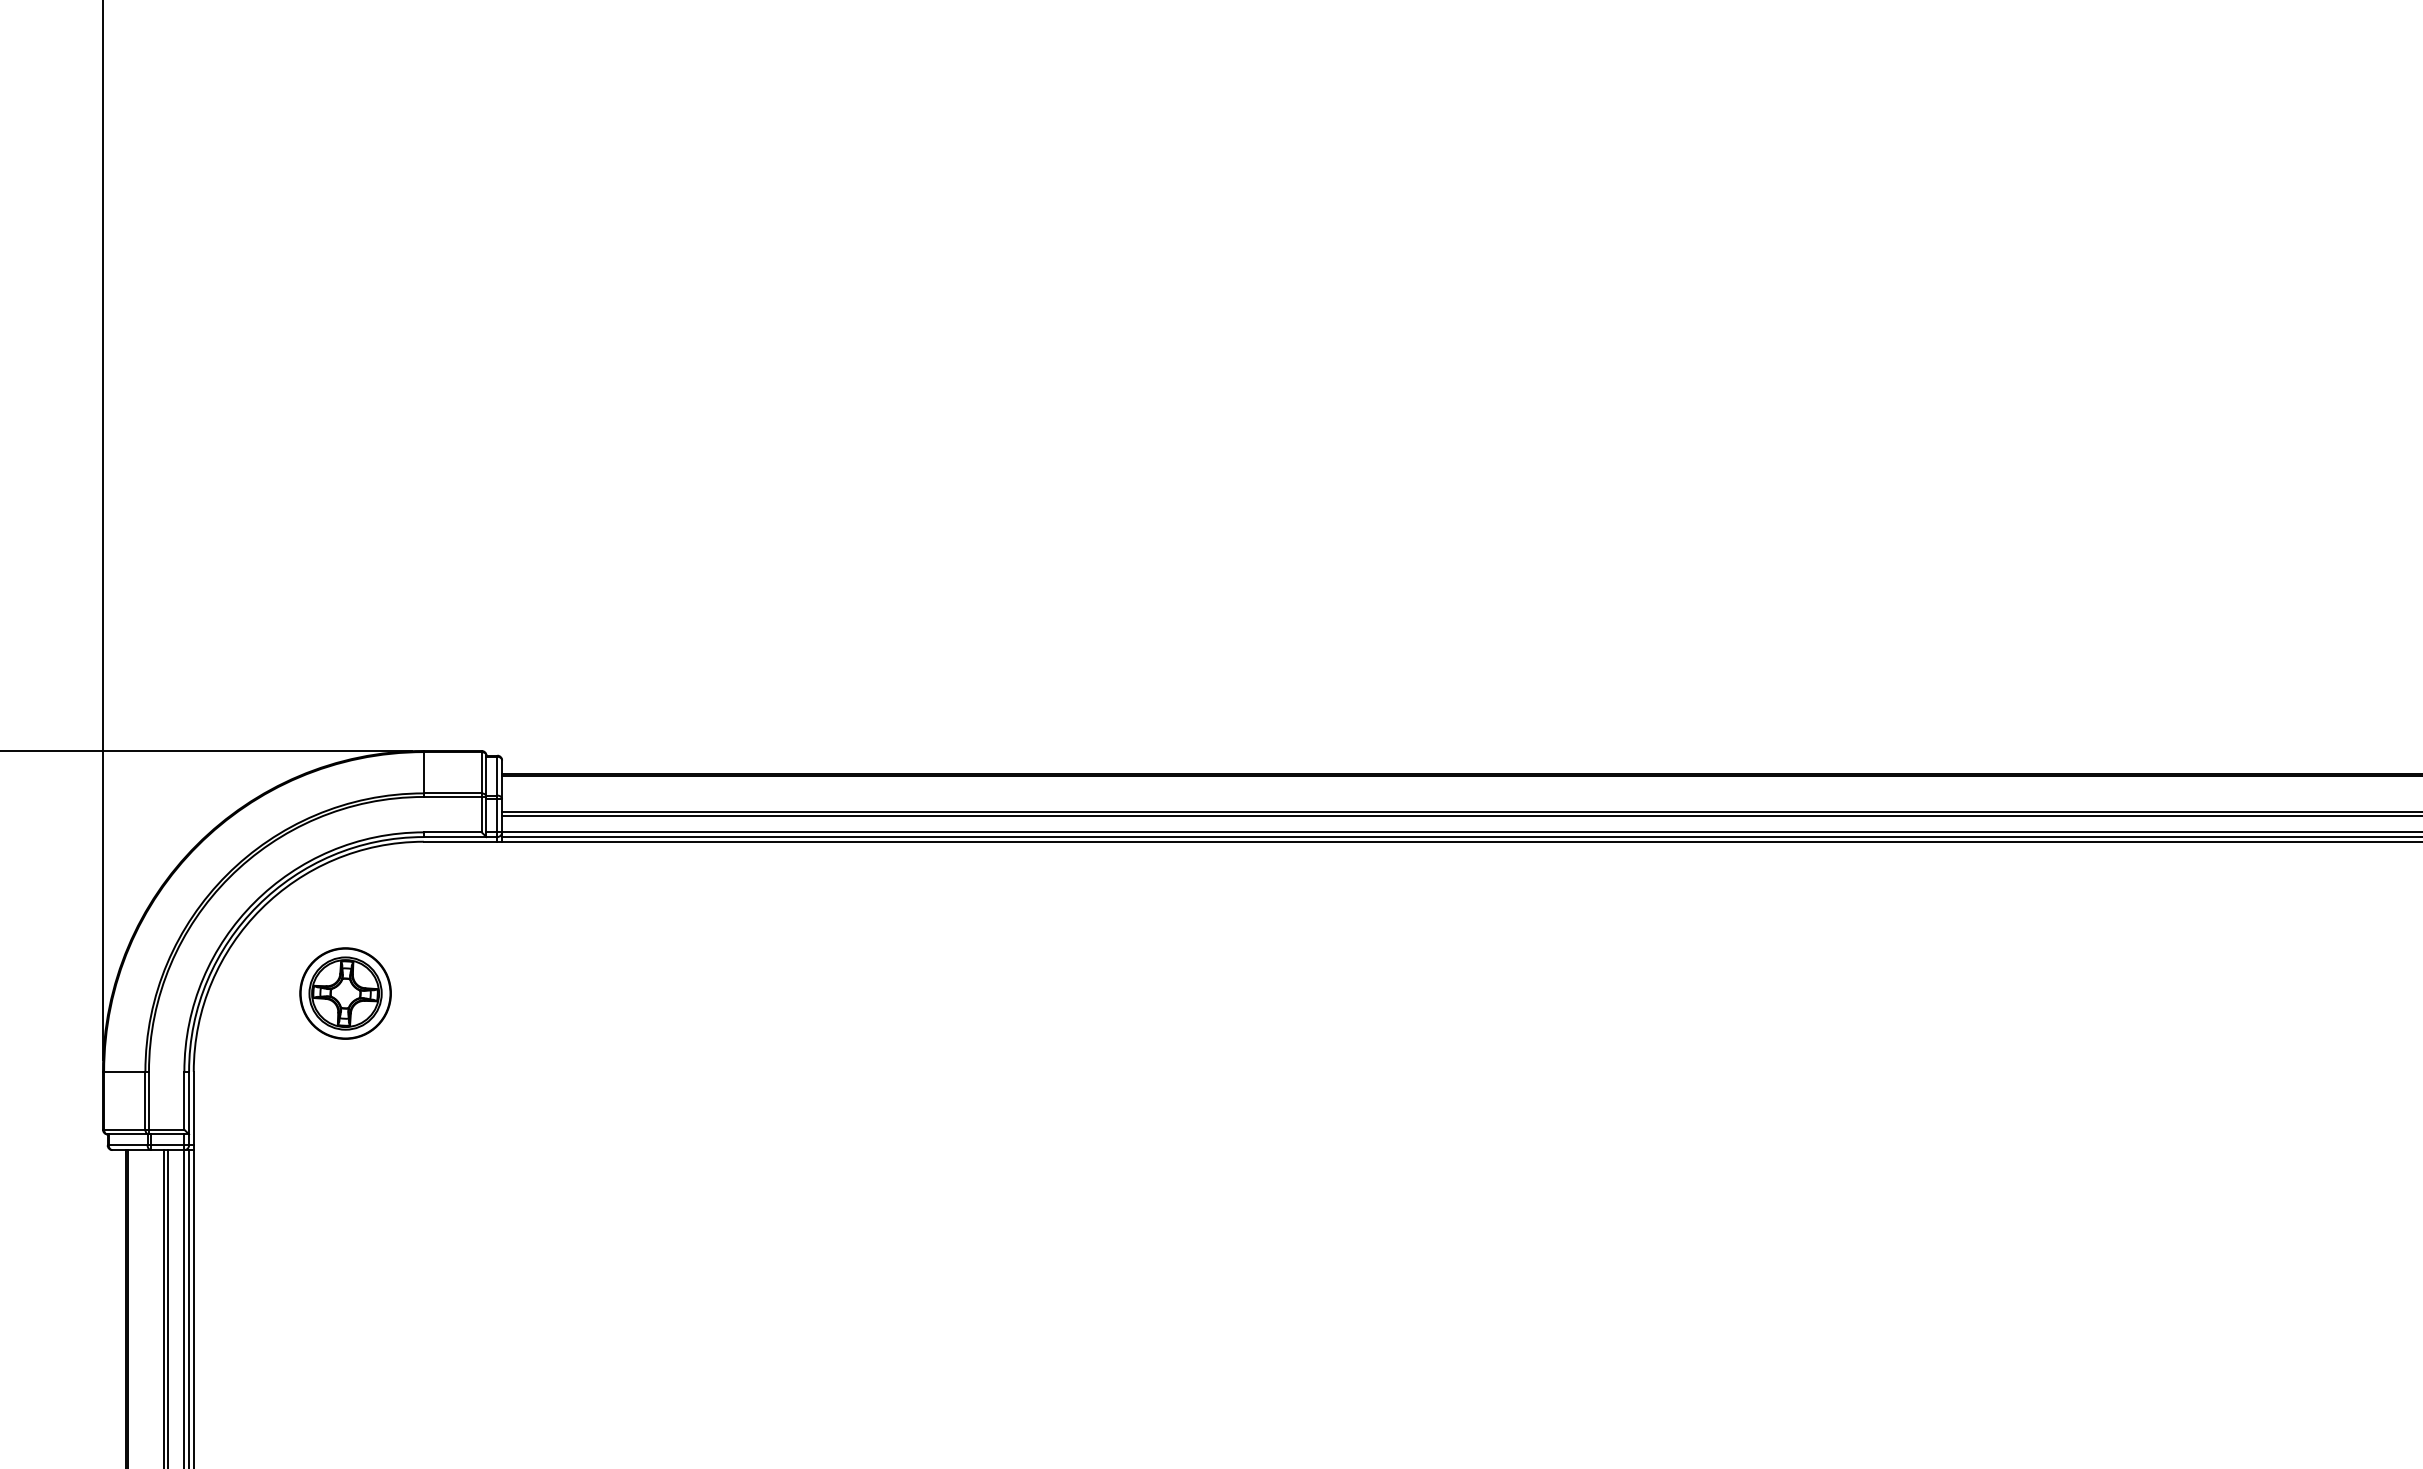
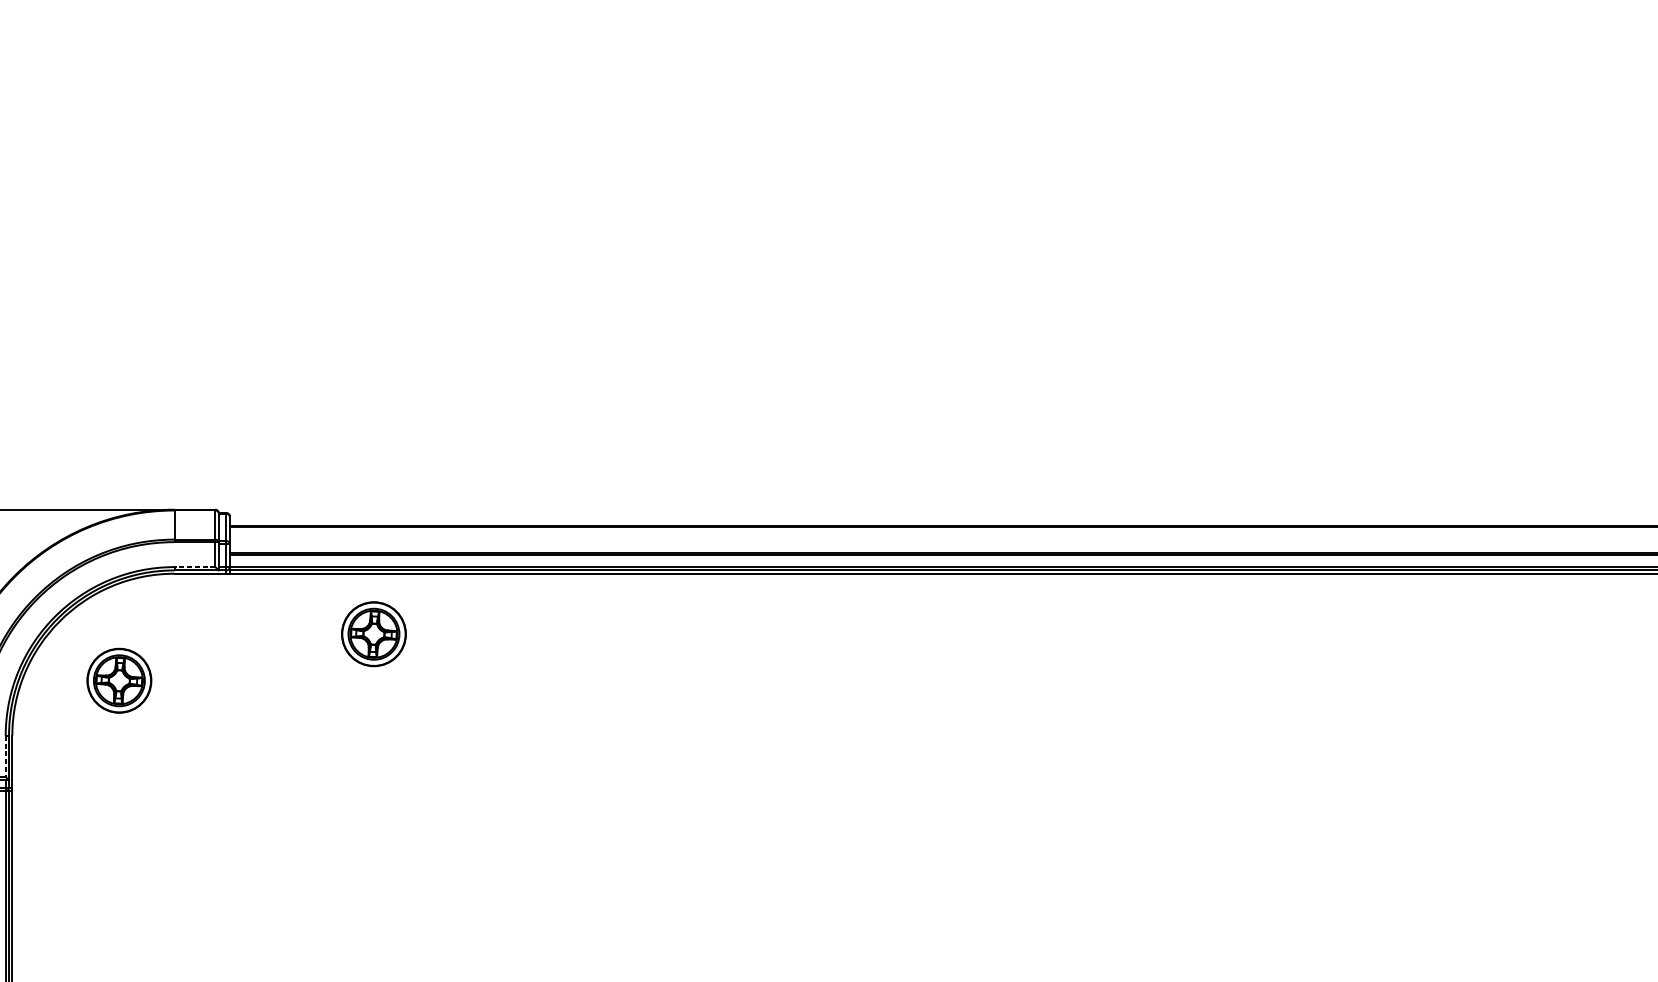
line: (452, 832) -> (194, 567), solid -> dashed
part: (706, 927) -> (373, 634), added
line: (184, 1100) -> (5, 756), solid -> dashed

